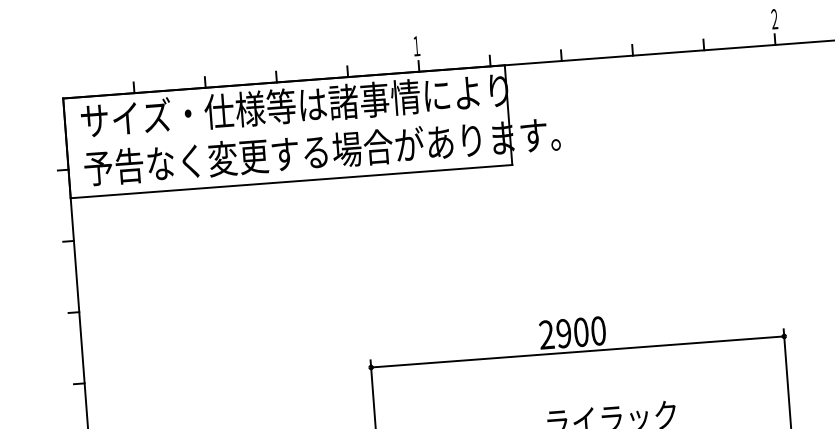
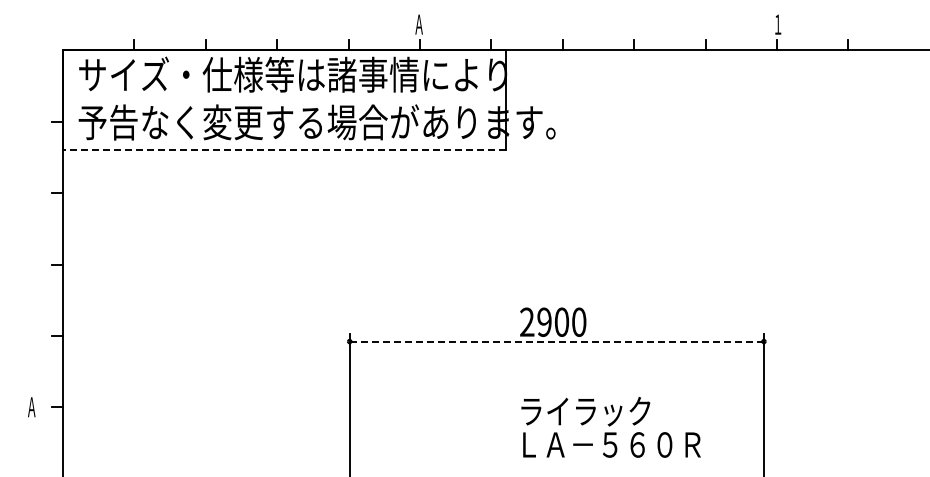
text: (773, 18) -> (777, 23), ２ -> １
text: (415, 46) -> (418, 24), １ -> Ａ
line: (290, 181) -> (283, 150), solid -> dashed
line: (578, 351) -> (557, 341), solid -> dashed

